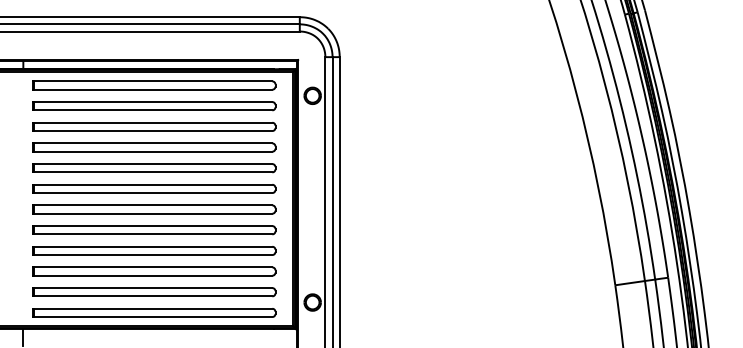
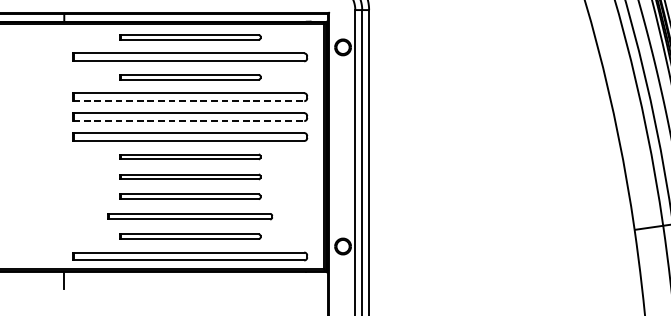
part: (154, 85) -> (190, 37), size x0.6
part: (154, 126) -> (190, 76), size x0.6
line: (152, 151) -> (188, 100), solid -> dashed
line: (152, 172) -> (188, 121), solid -> dashed
part: (154, 209) -> (190, 156), size x0.6
part: (154, 230) -> (190, 177), size x0.6
part: (154, 250) -> (190, 196), size x0.6
part: (154, 271) -> (190, 216), size x0.7
part: (154, 292) -> (190, 236), size x0.6

